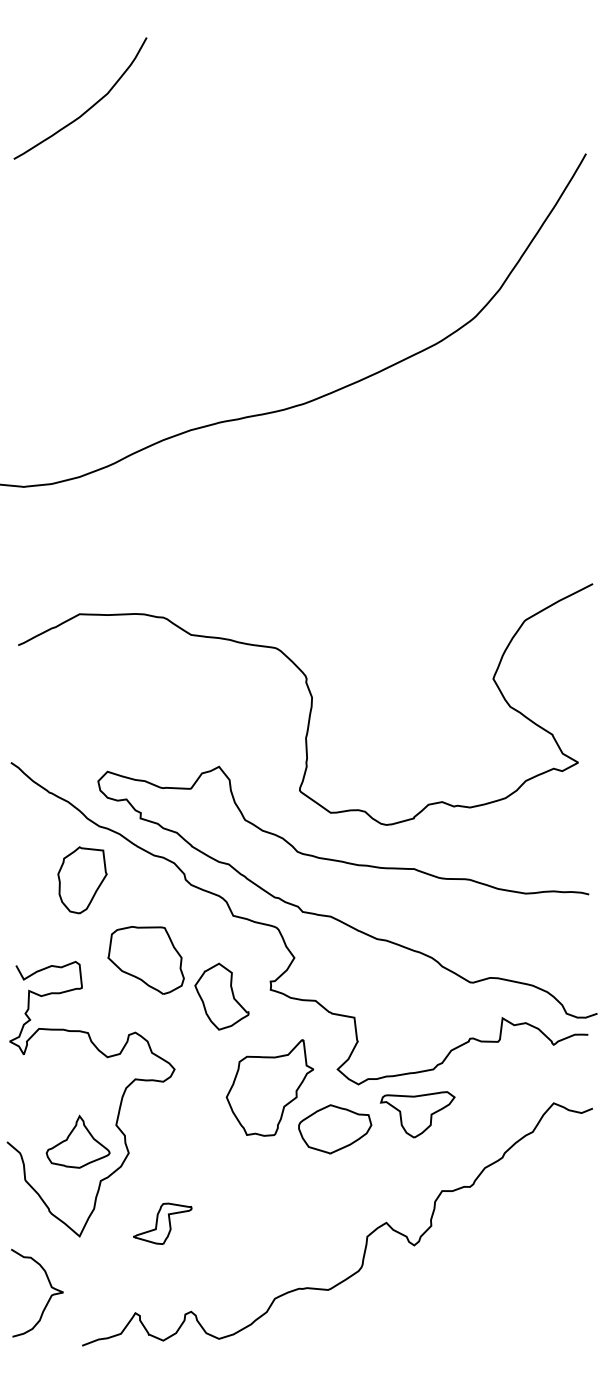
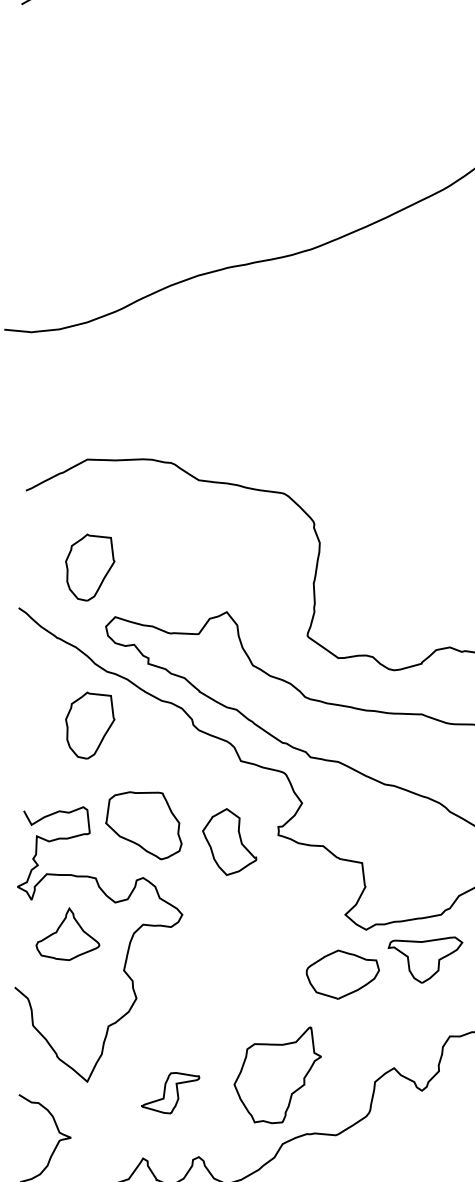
part: (82, 722) -> (90, 567), added
part: (145, 960) -> (143, 825), moved
part: (269, 1087) -> (277, 1074), moved
part: (77, 1141) -> (67, 933), moved
part: (162, 1223) -> (170, 1092), moved

